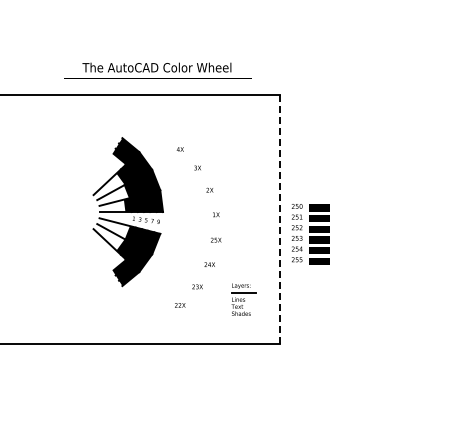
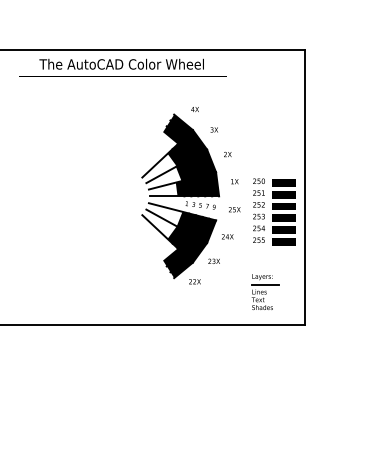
text: (157, 70) -> (122, 67), moved
part: (127, 212) -> (179, 196), moved
line: (280, 219) -> (305, 186), dashed -> solid
text: (310, 234) -> (273, 212), moved
part: (243, 299) -> (264, 291), moved

